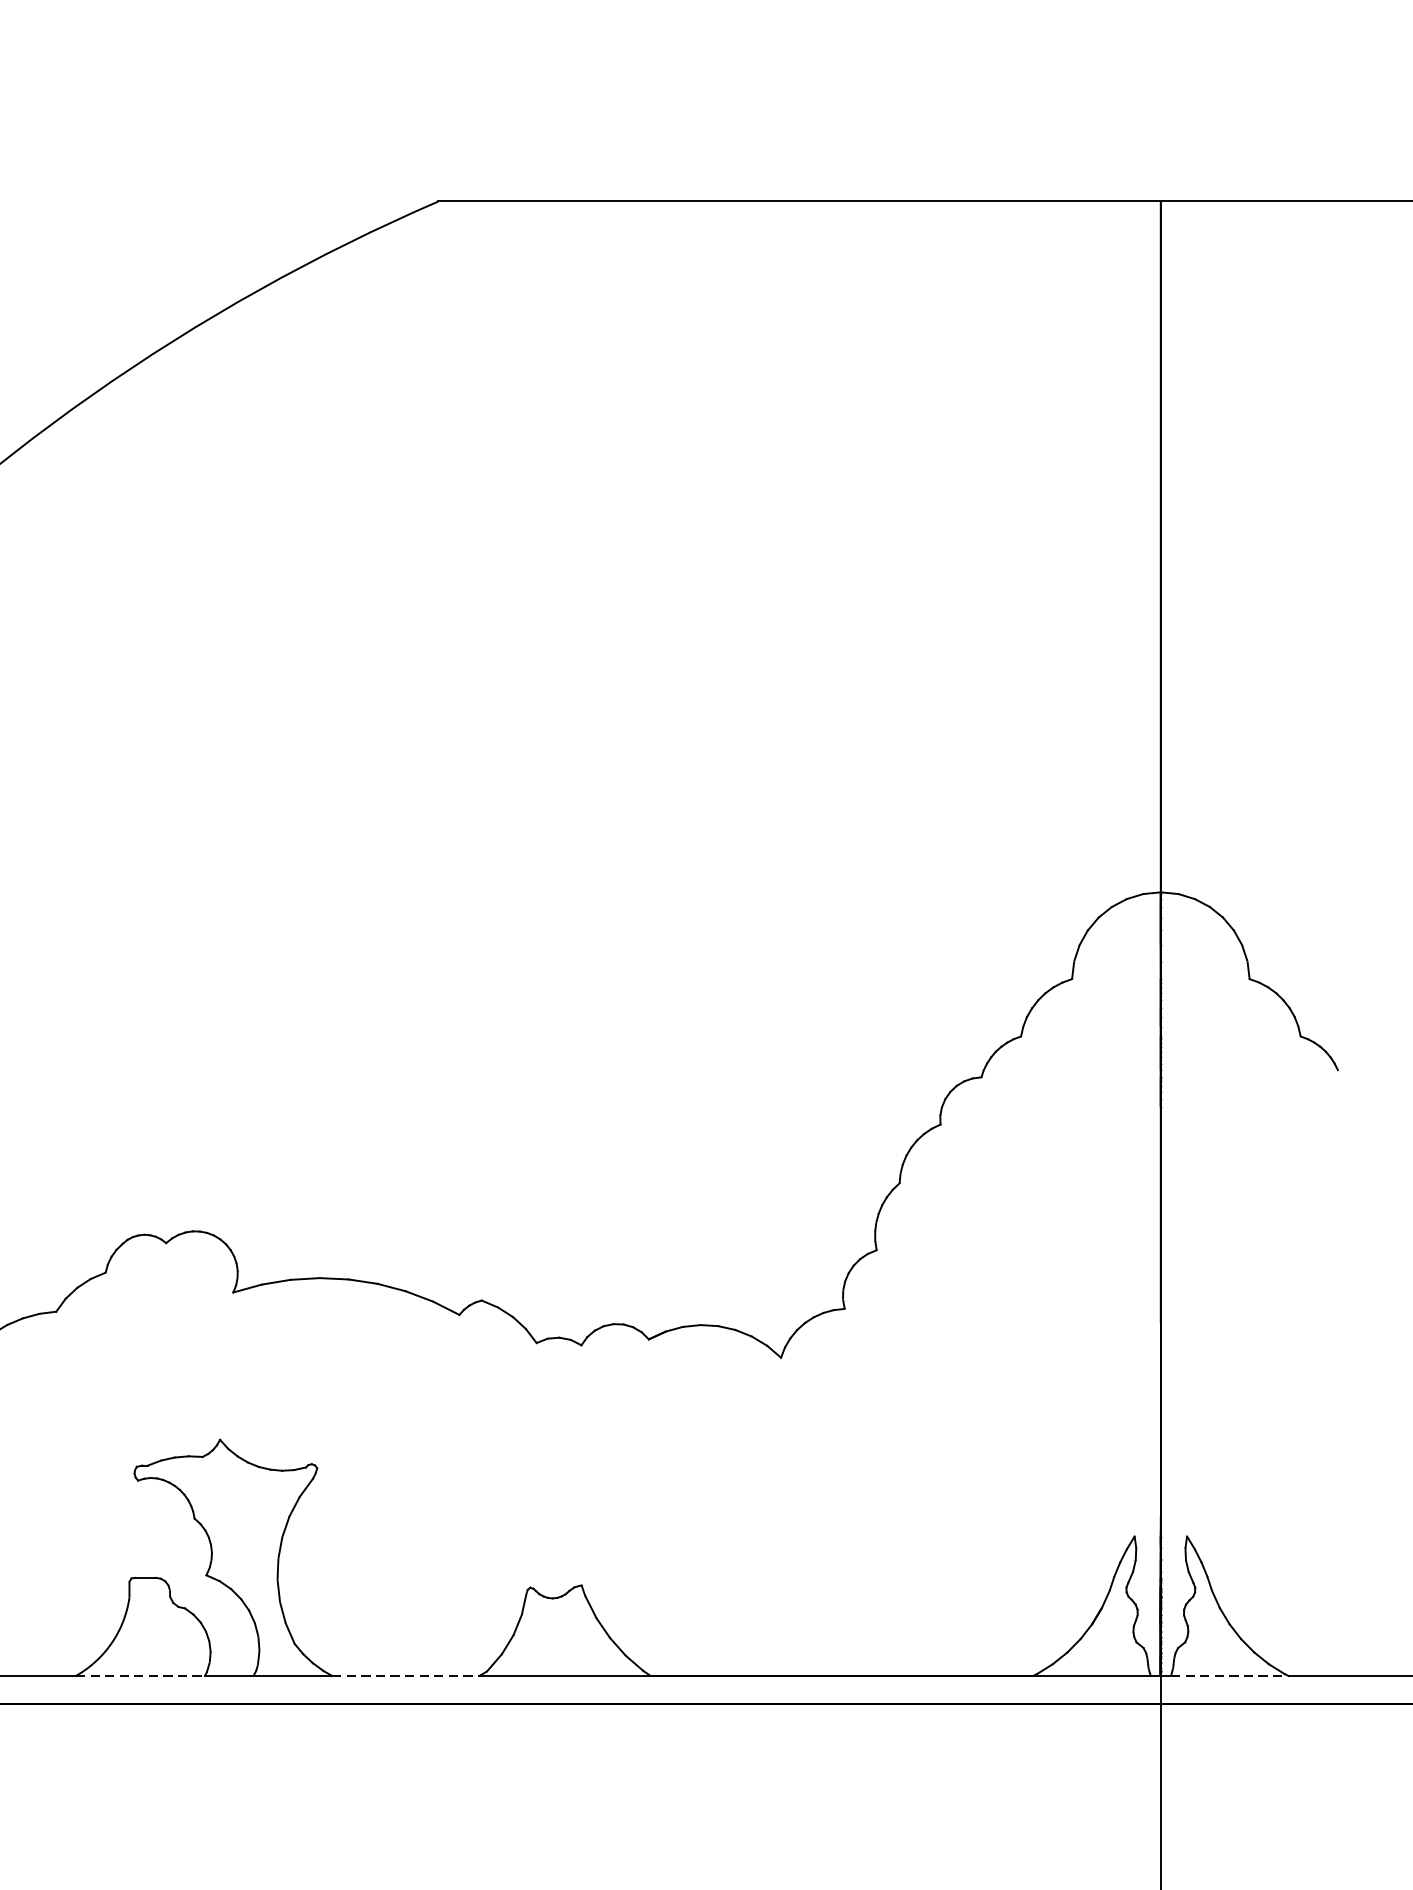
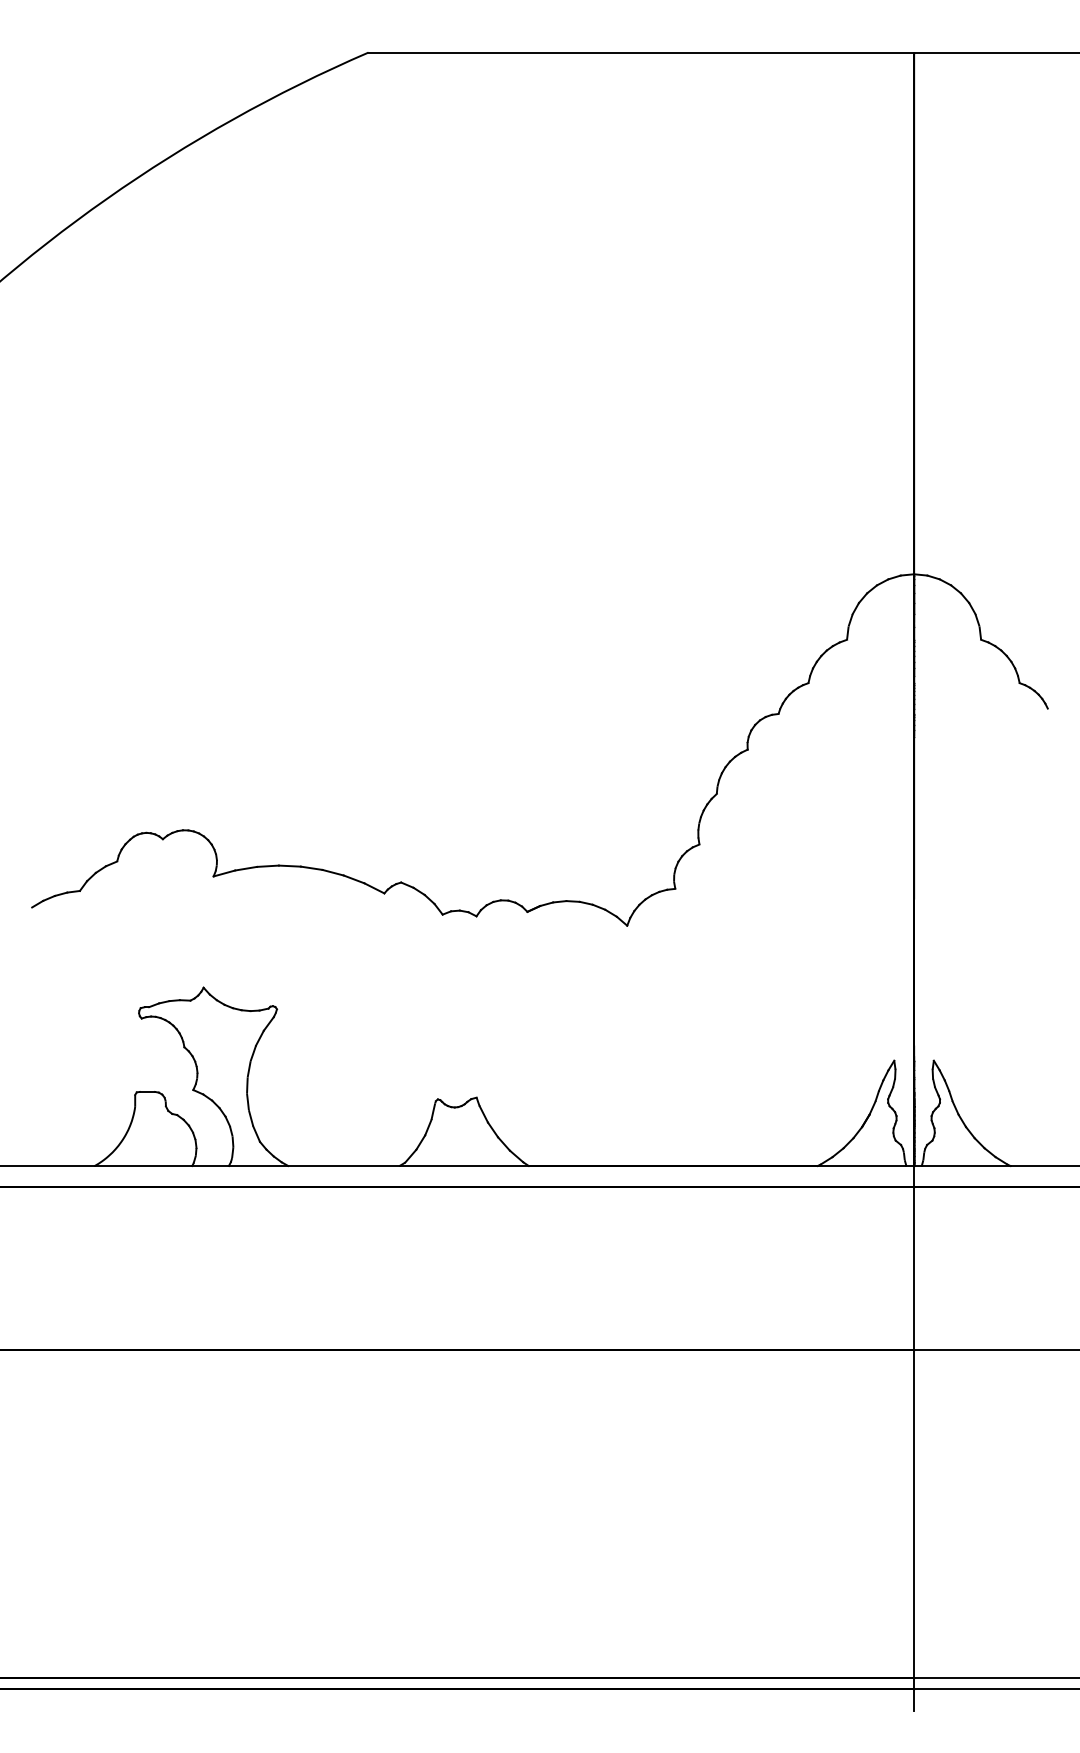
line: (140, 1676) -> (143, 1166), dashed -> solid
line: (405, 1676) -> (343, 1166), dashed -> solid
line: (1230, 1676) -> (966, 1166), dashed -> solid

